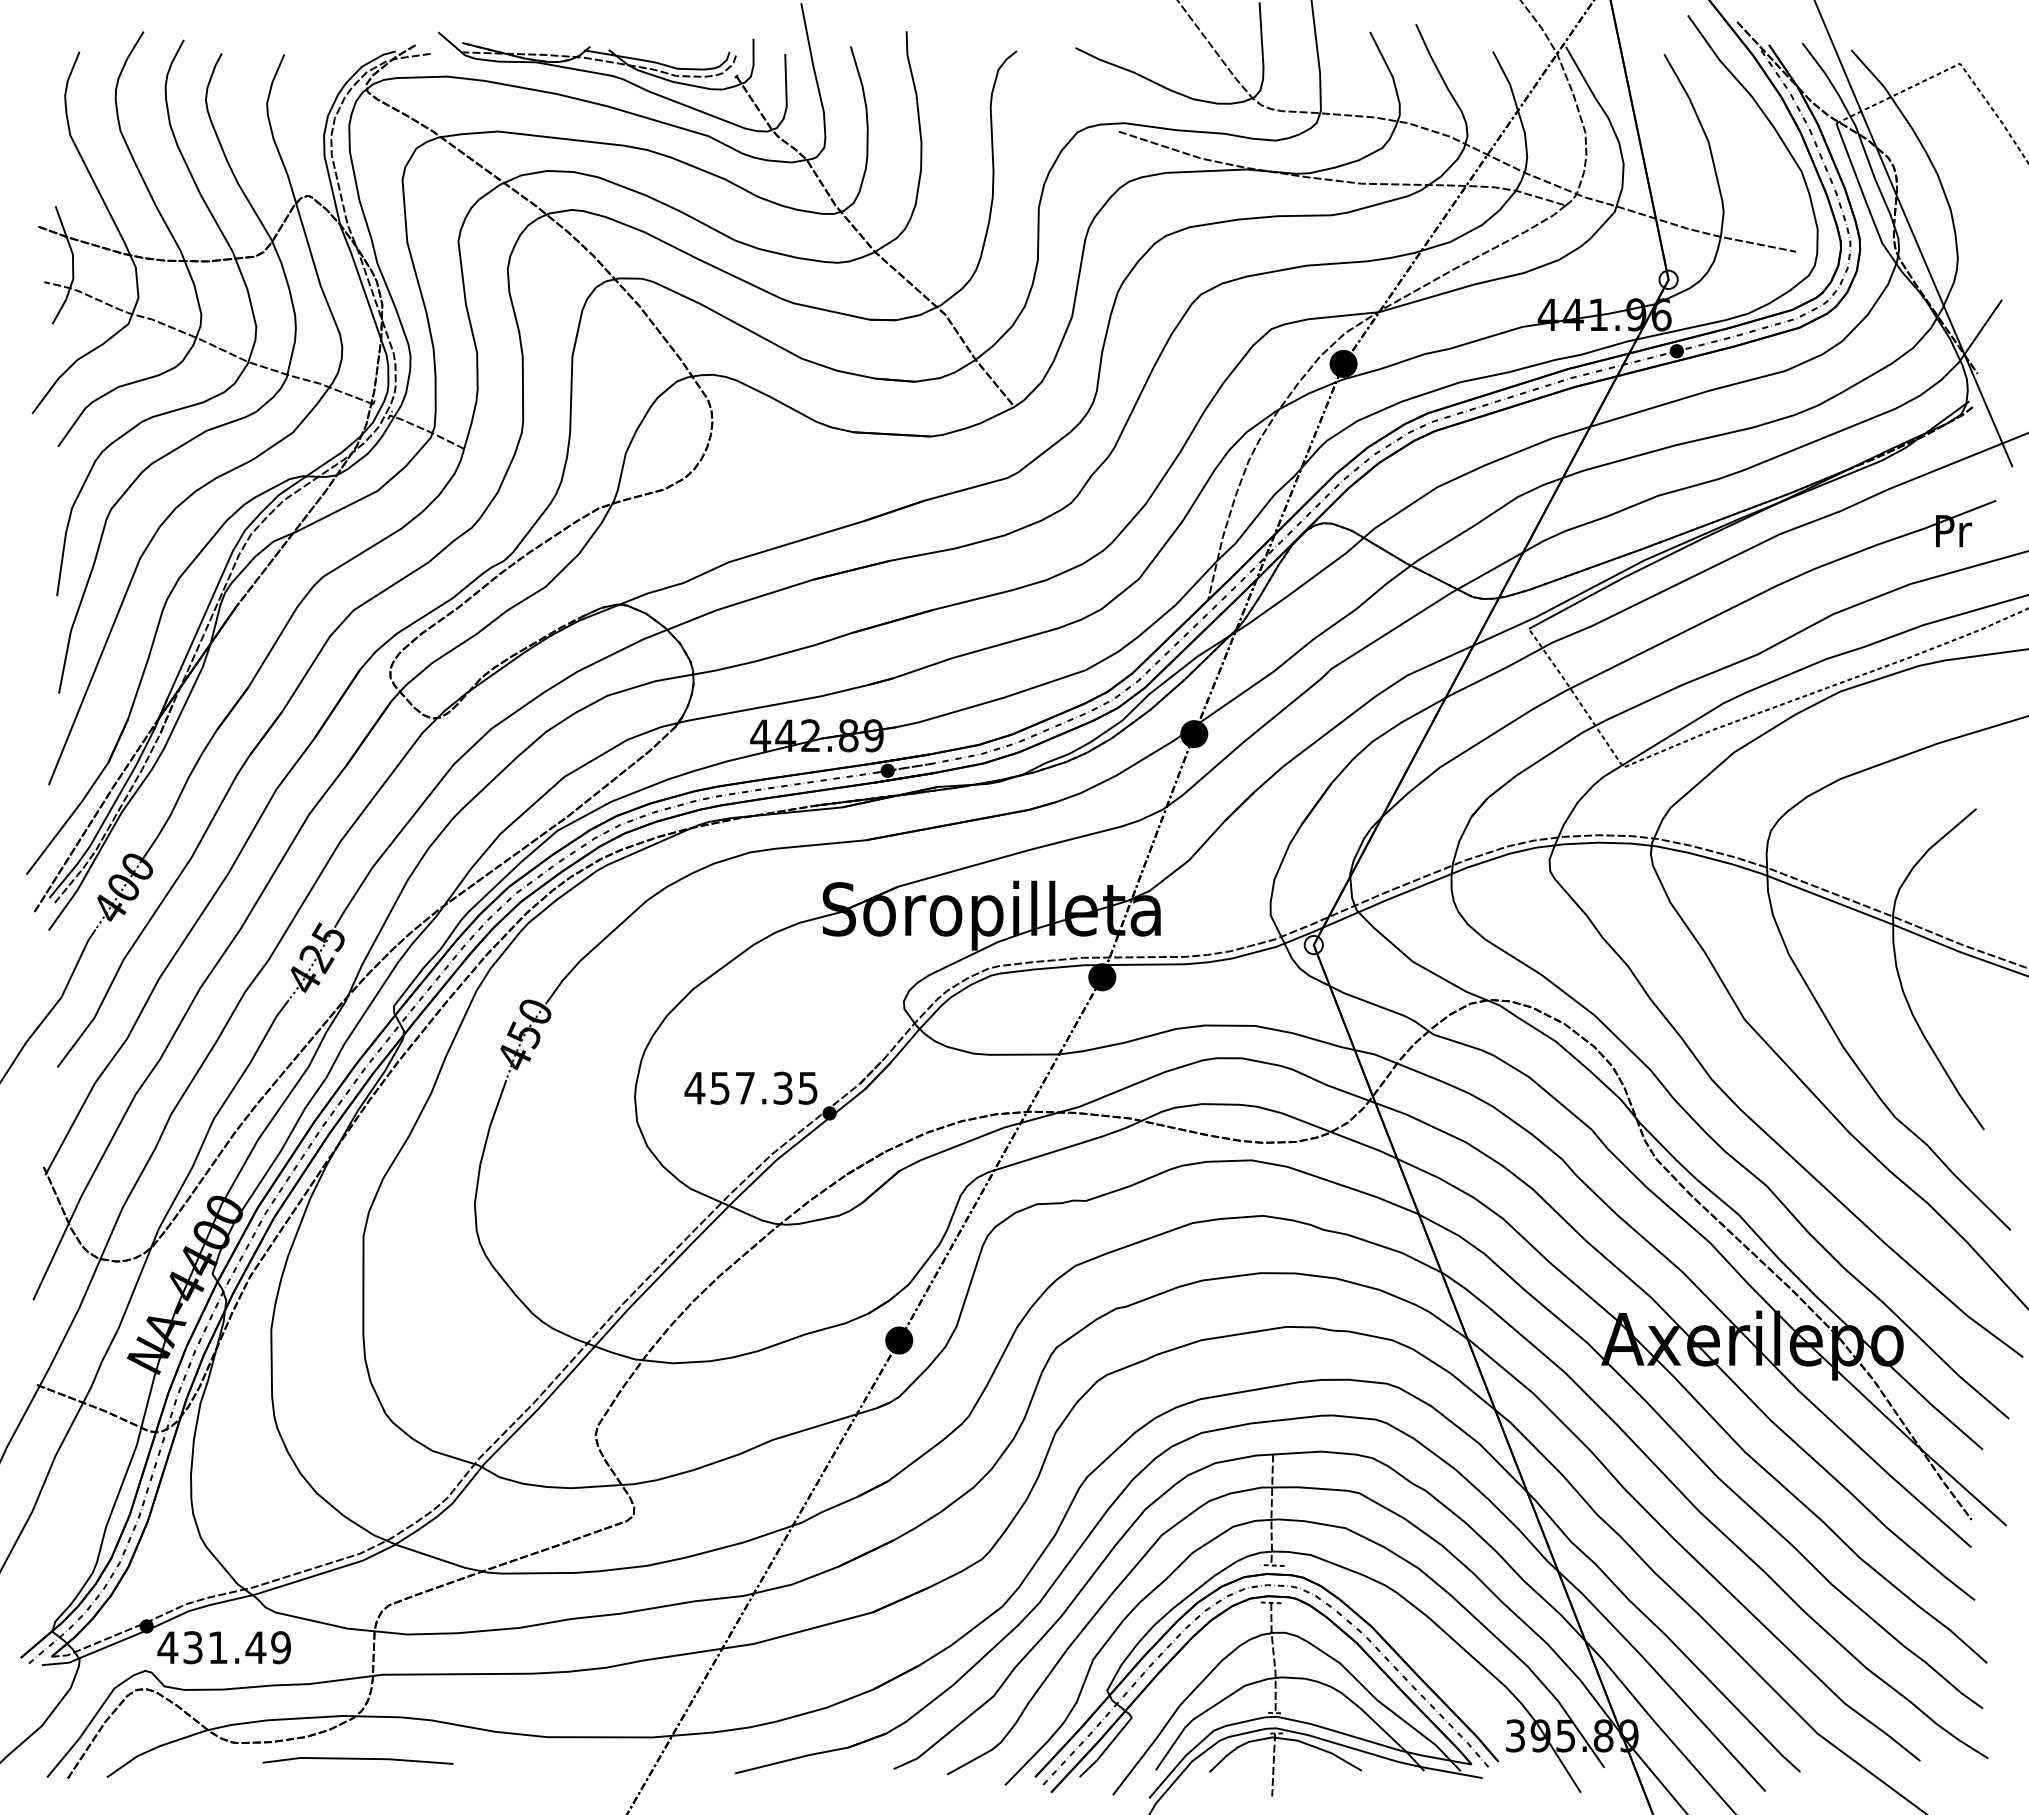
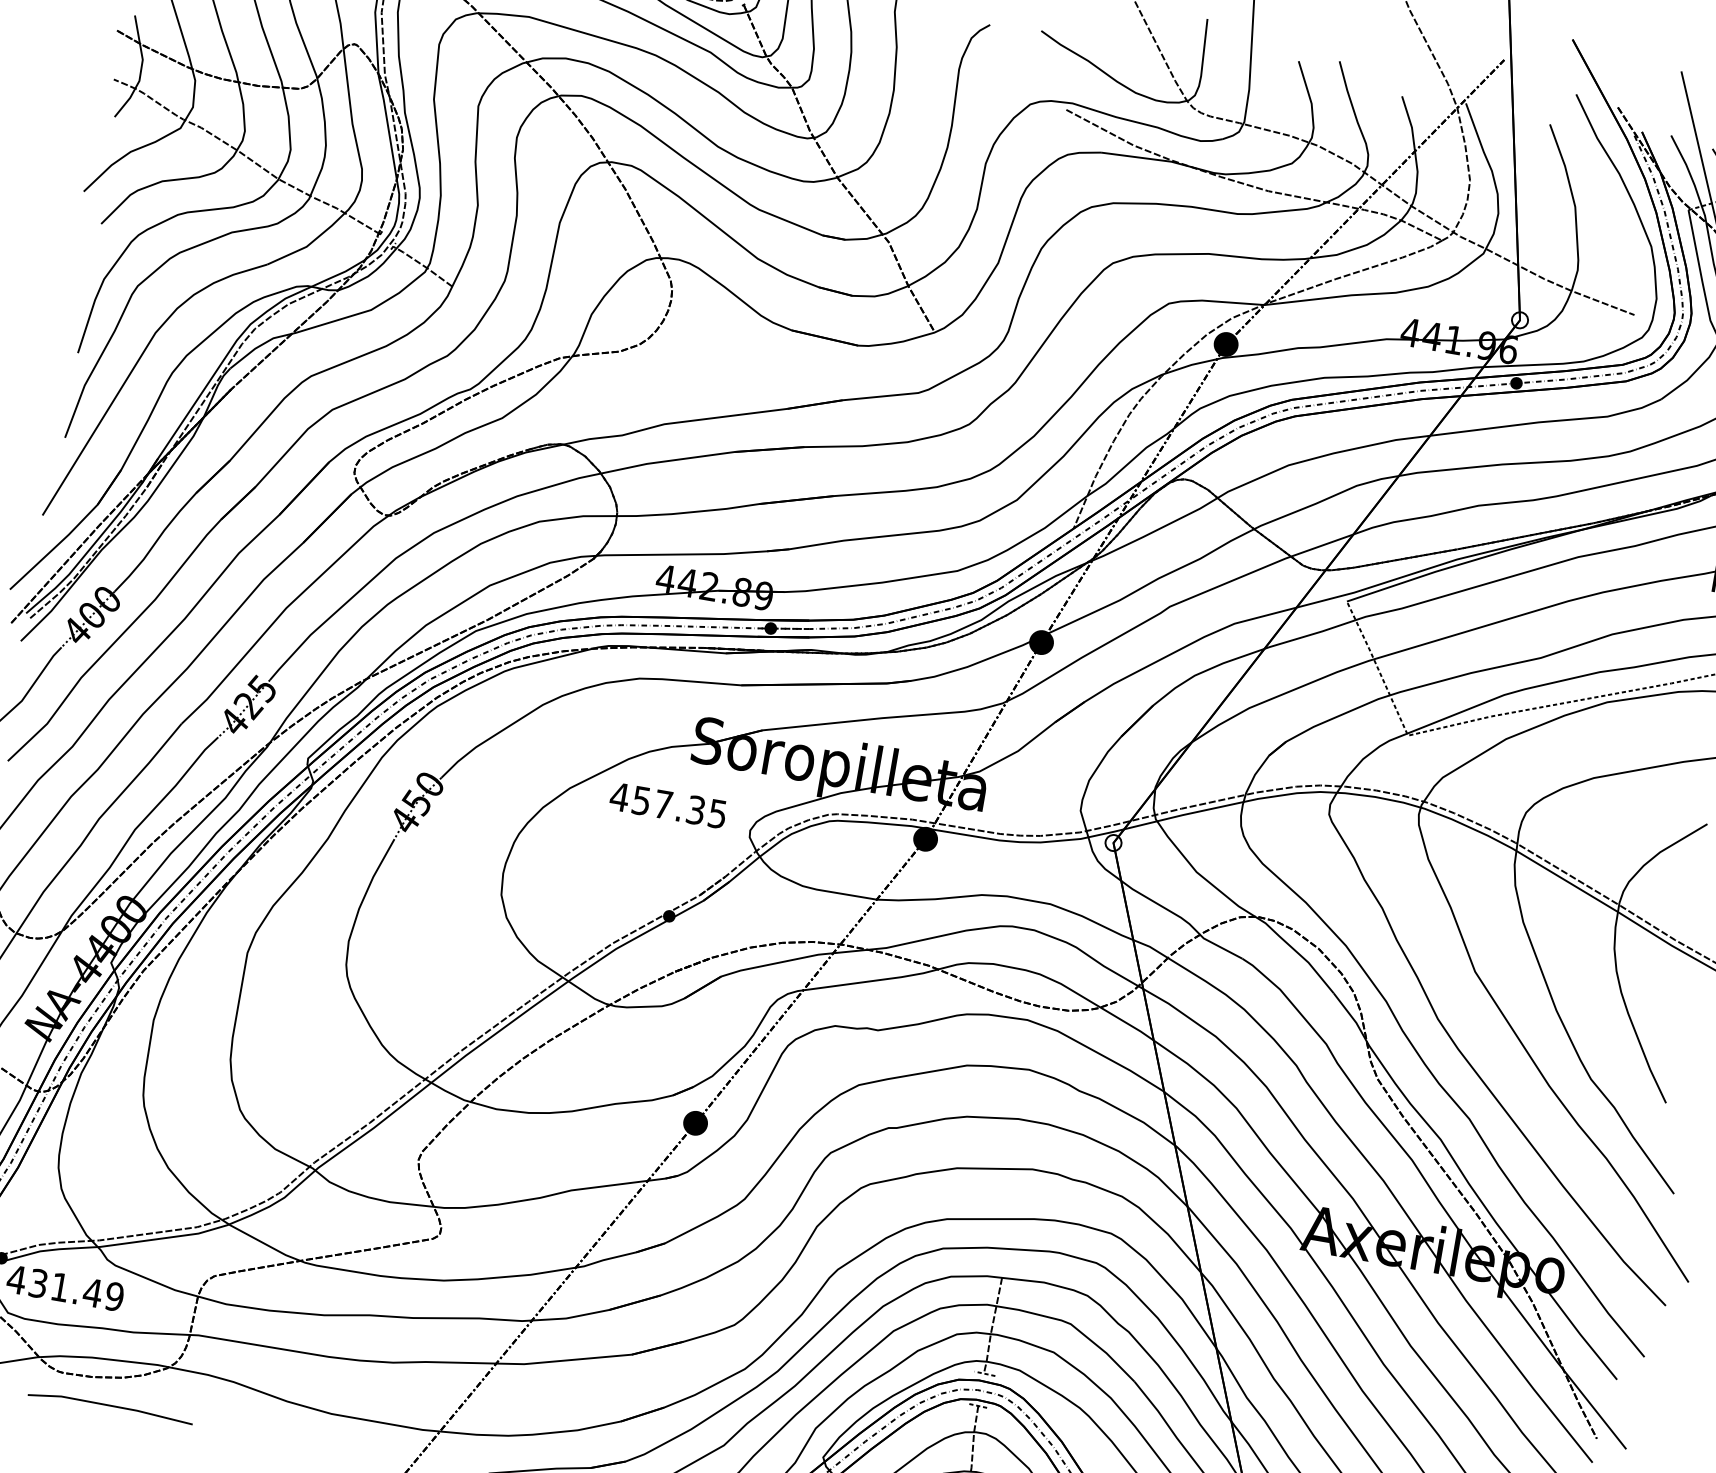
text: (750, 1087) -> (667, 804), moved
line: (357, 1759) -> (110, 1406), moved

